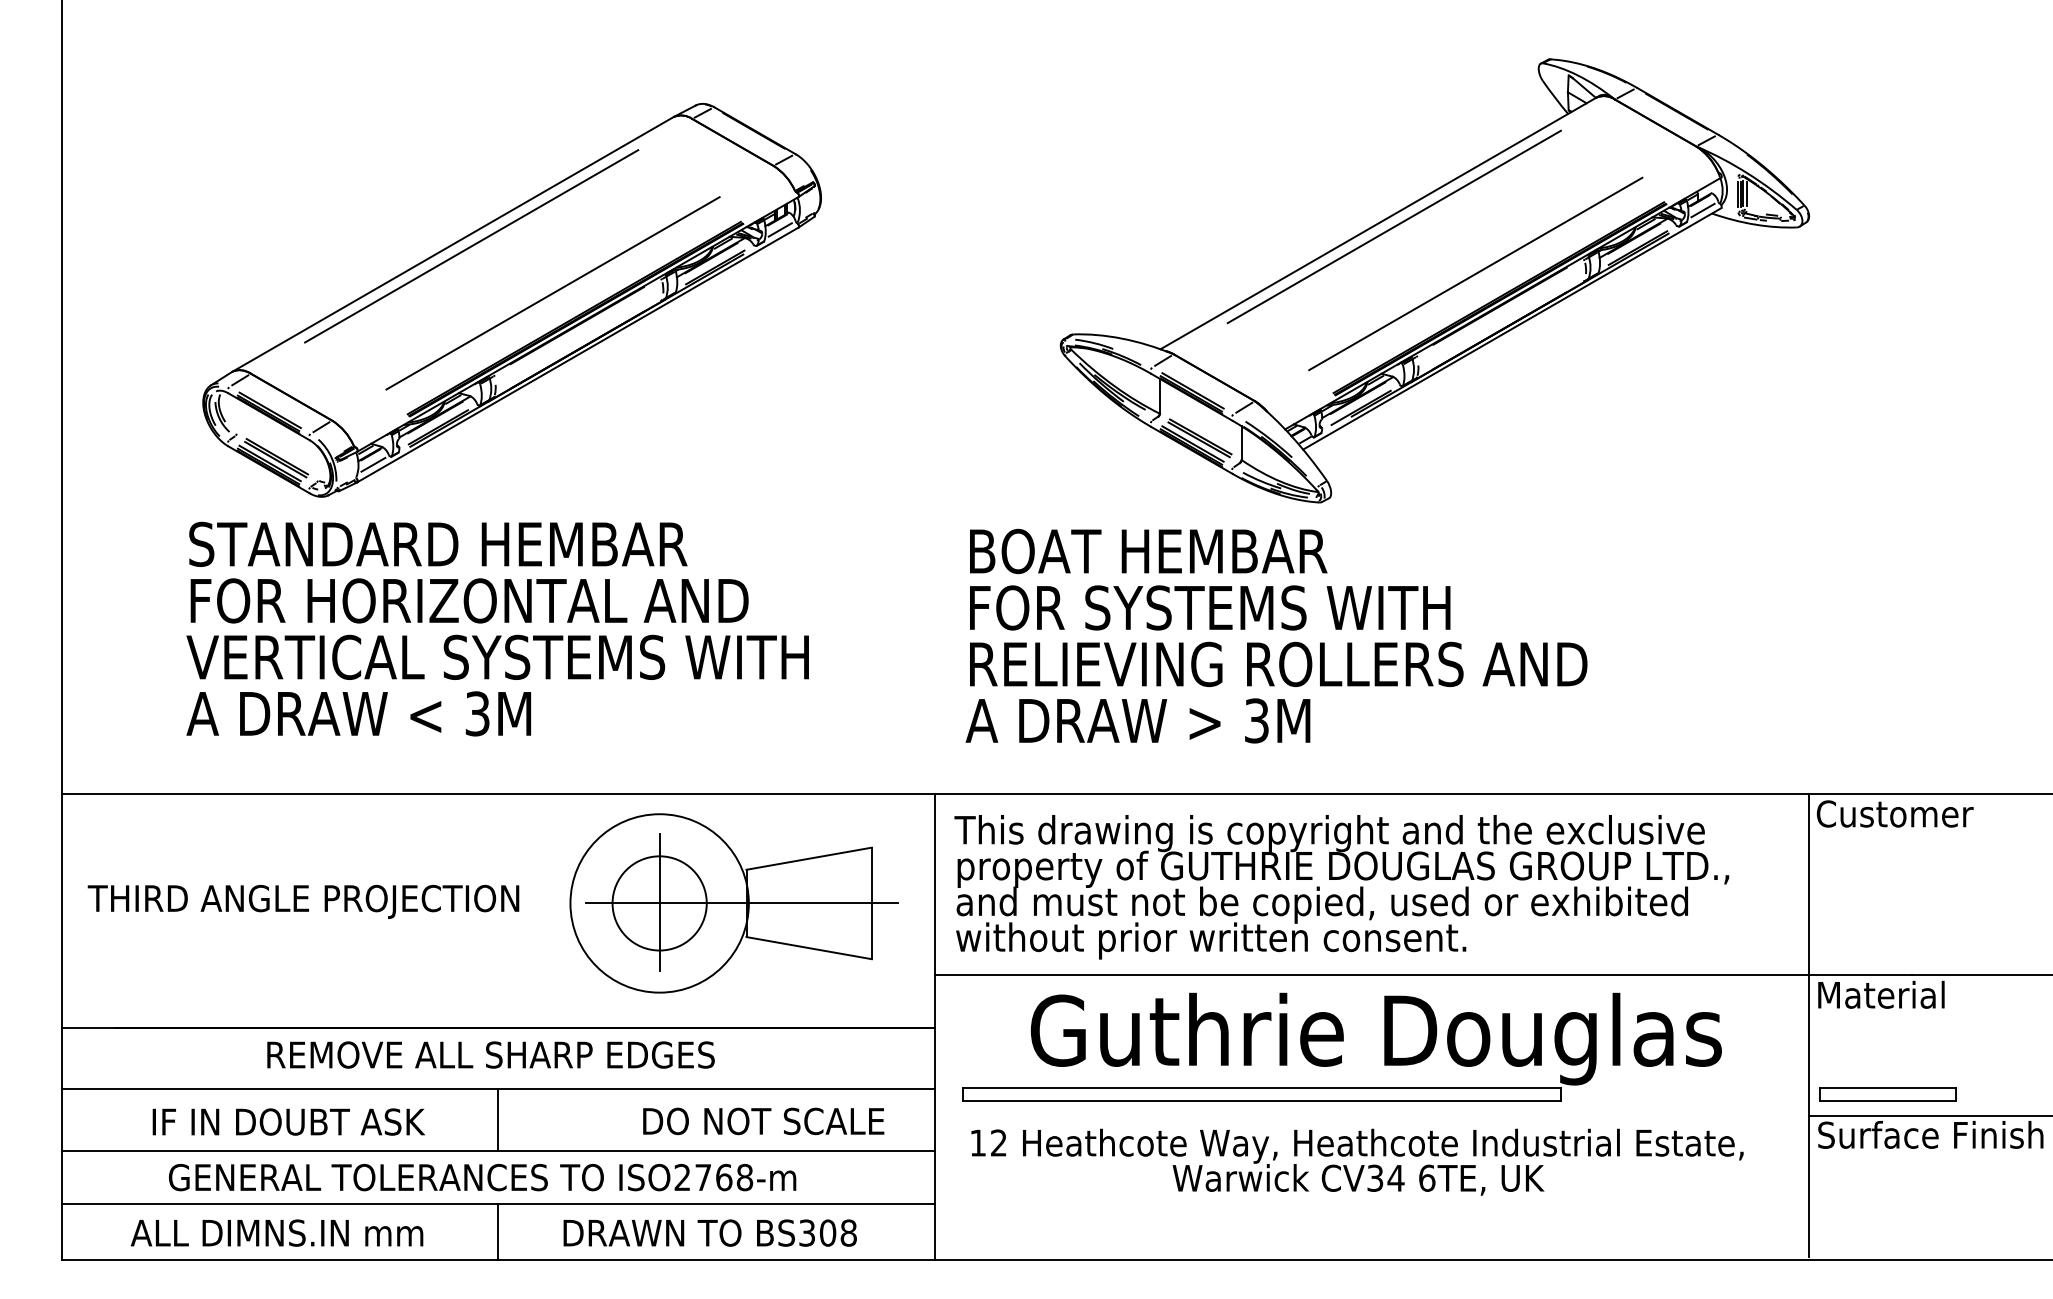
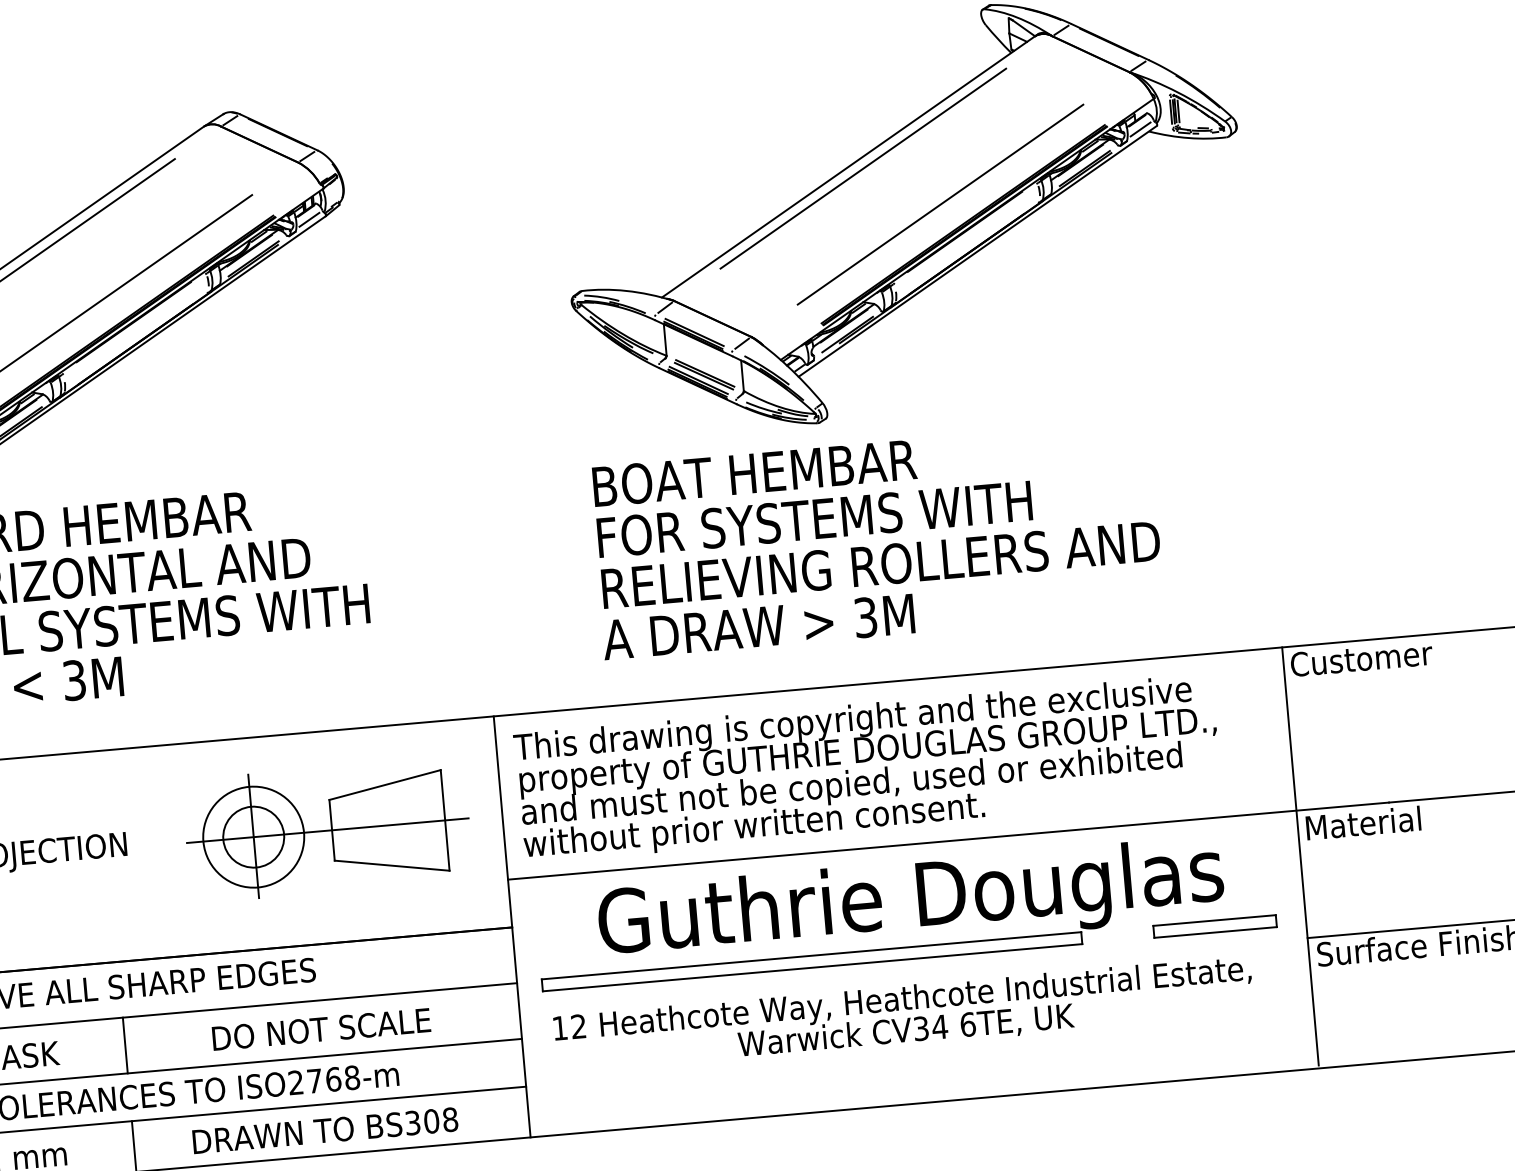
text: (1276, 635) -> (876, 539), moved
circle: (659, 903) -> (253, 837), size x0.62
circle: (659, 903) -> (253, 837), size x0.71
part: (1887, 1094) -> (1214, 926), moved
text: (763, 1121) -> (321, 1029), moved

